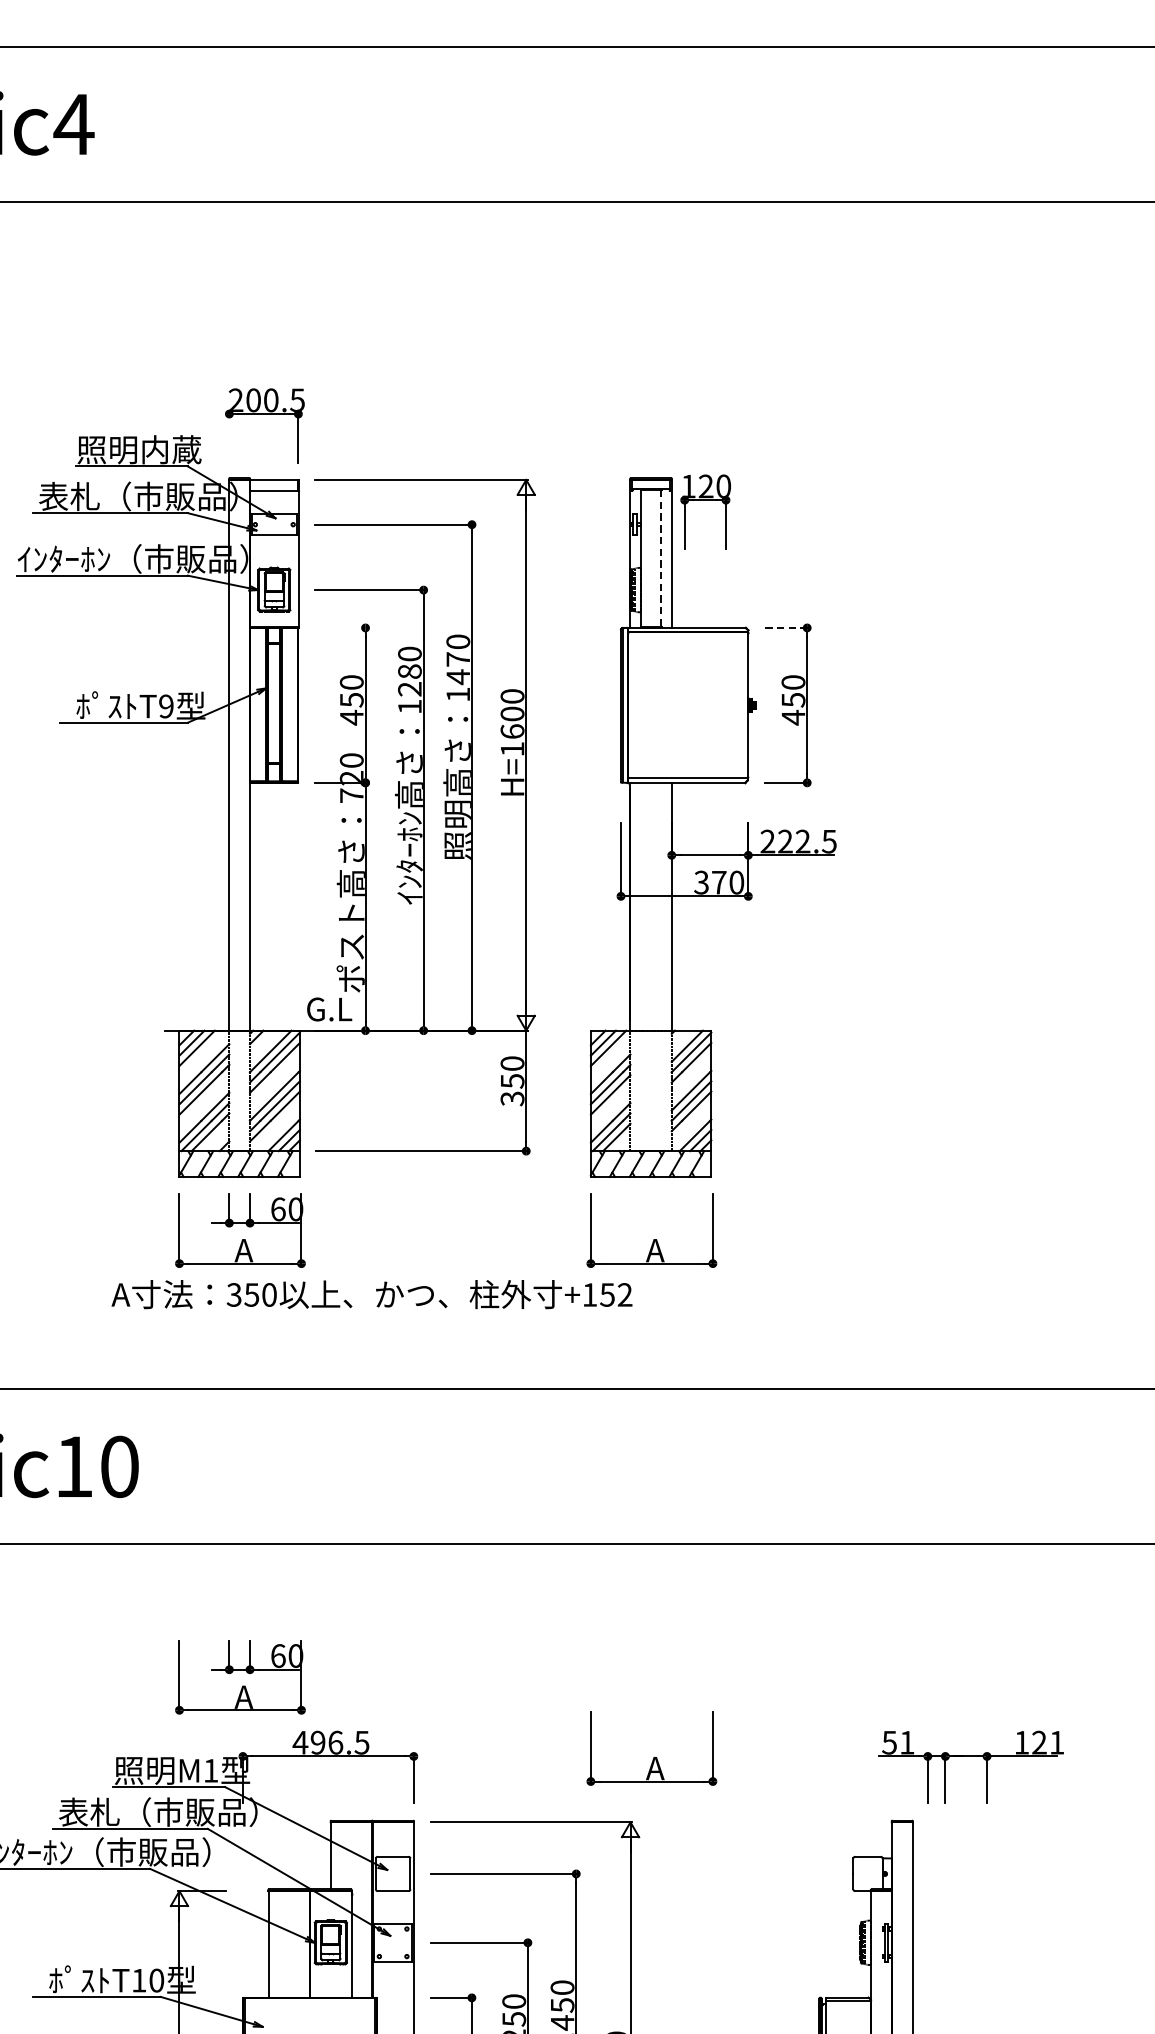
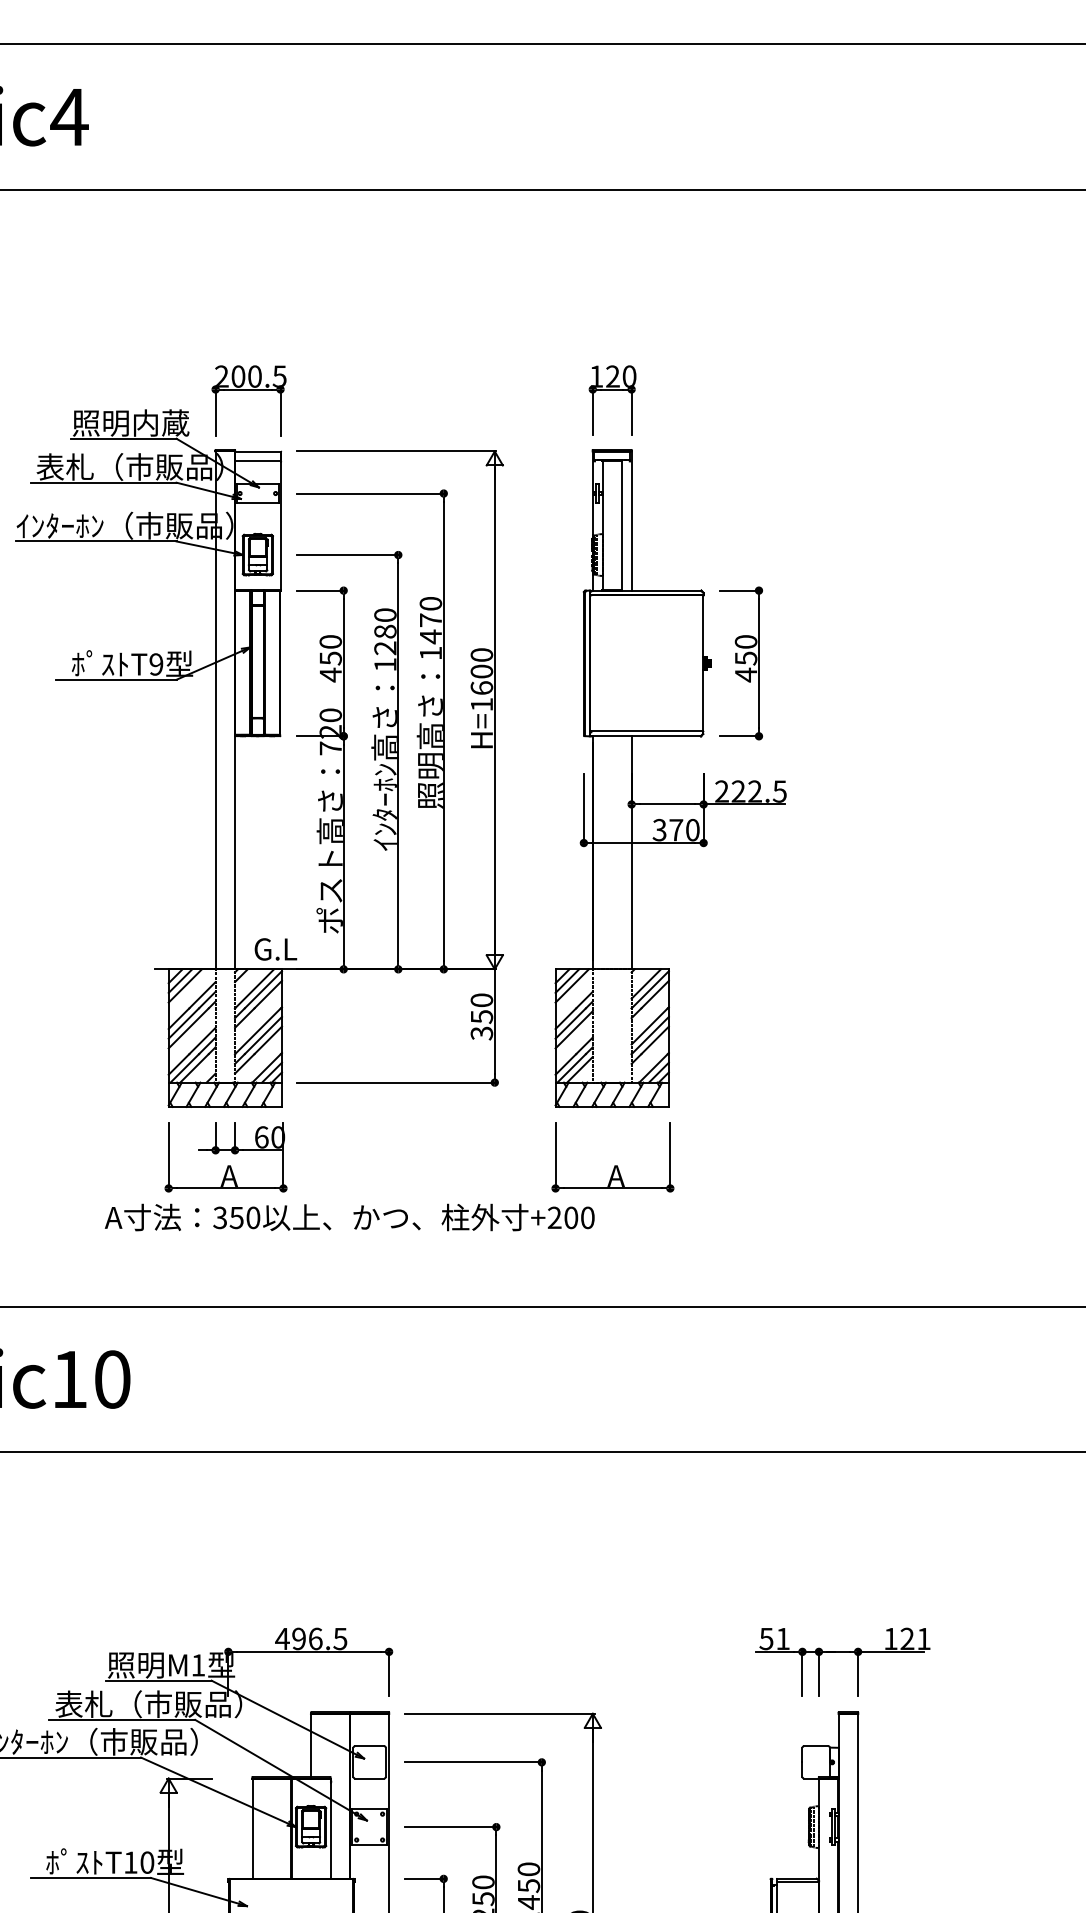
line: (229, 437) -> (215, 411), added
part: (705, 501) -> (612, 390), moved
line: (660, 558) -> (621, 525), dashed -> solid
line: (340, 627) -> (320, 590), added
line: (787, 627) -> (740, 590), dashed -> solid
text: (329, 1009) -> (275, 949), moved
text: (606, 1294) -> (570, 1217), +152 -> +200
part: (239, 1669) -> (225, 1570), removed
part: (653, 1757) -> (614, 1652), removed
part: (970, 1757) -> (842, 1652), moved

